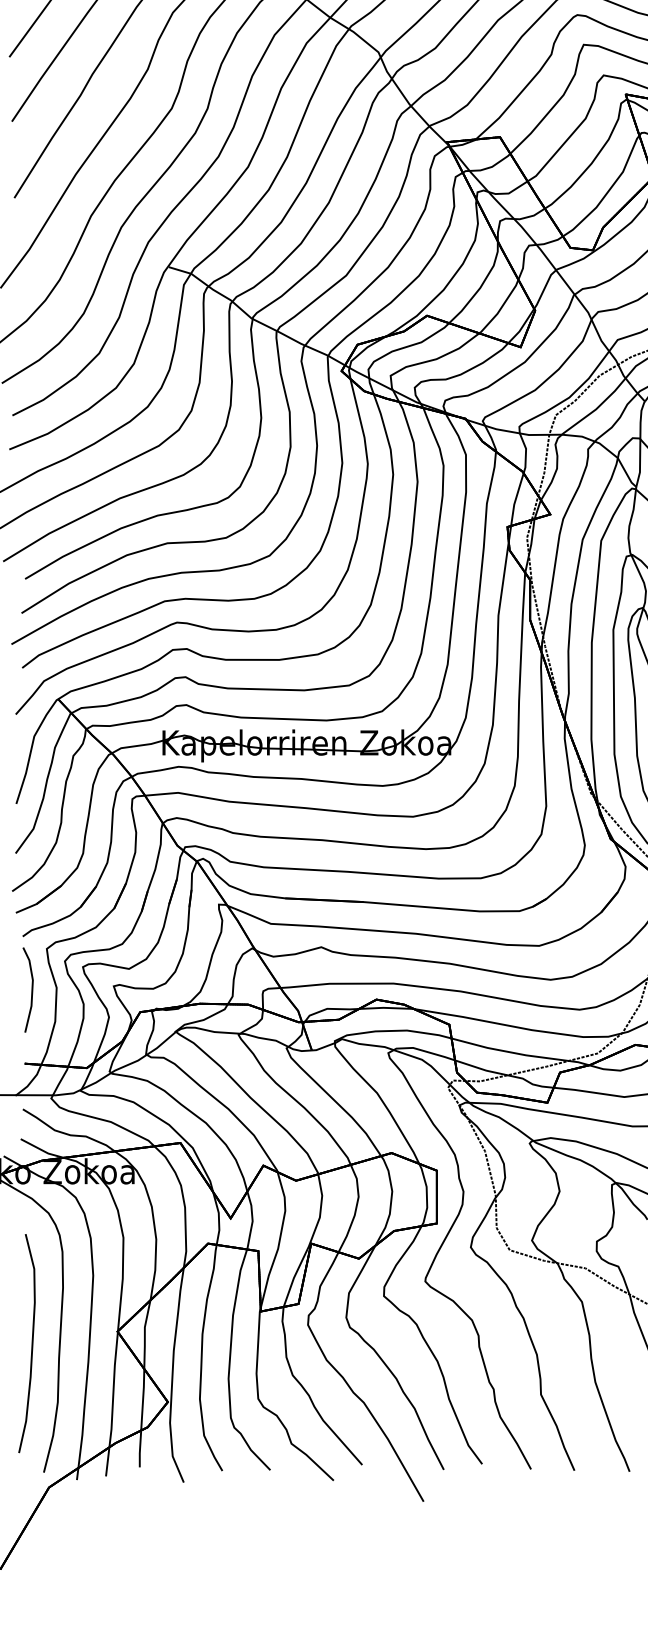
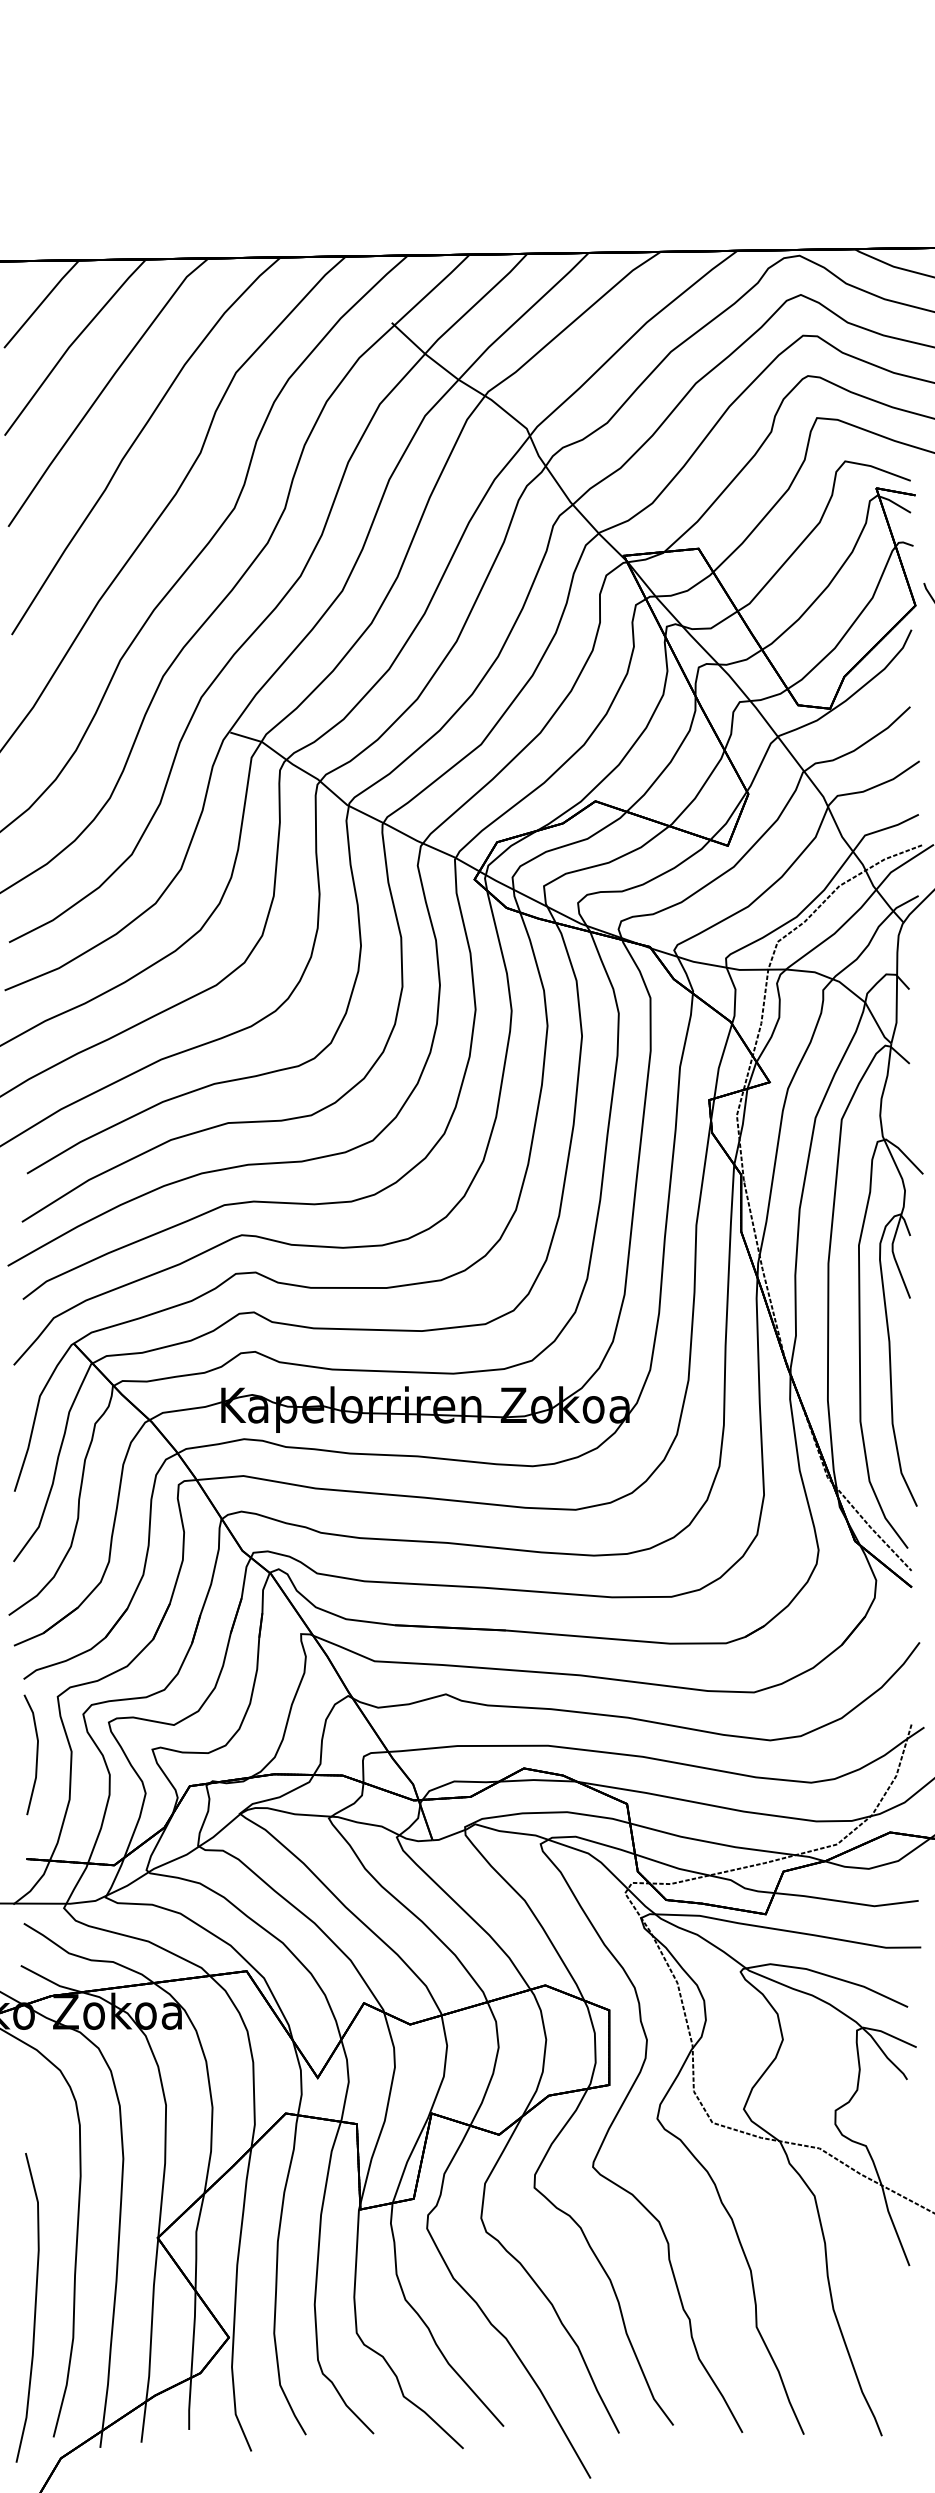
part: (31, 1343) -> (34, 2307), moved

